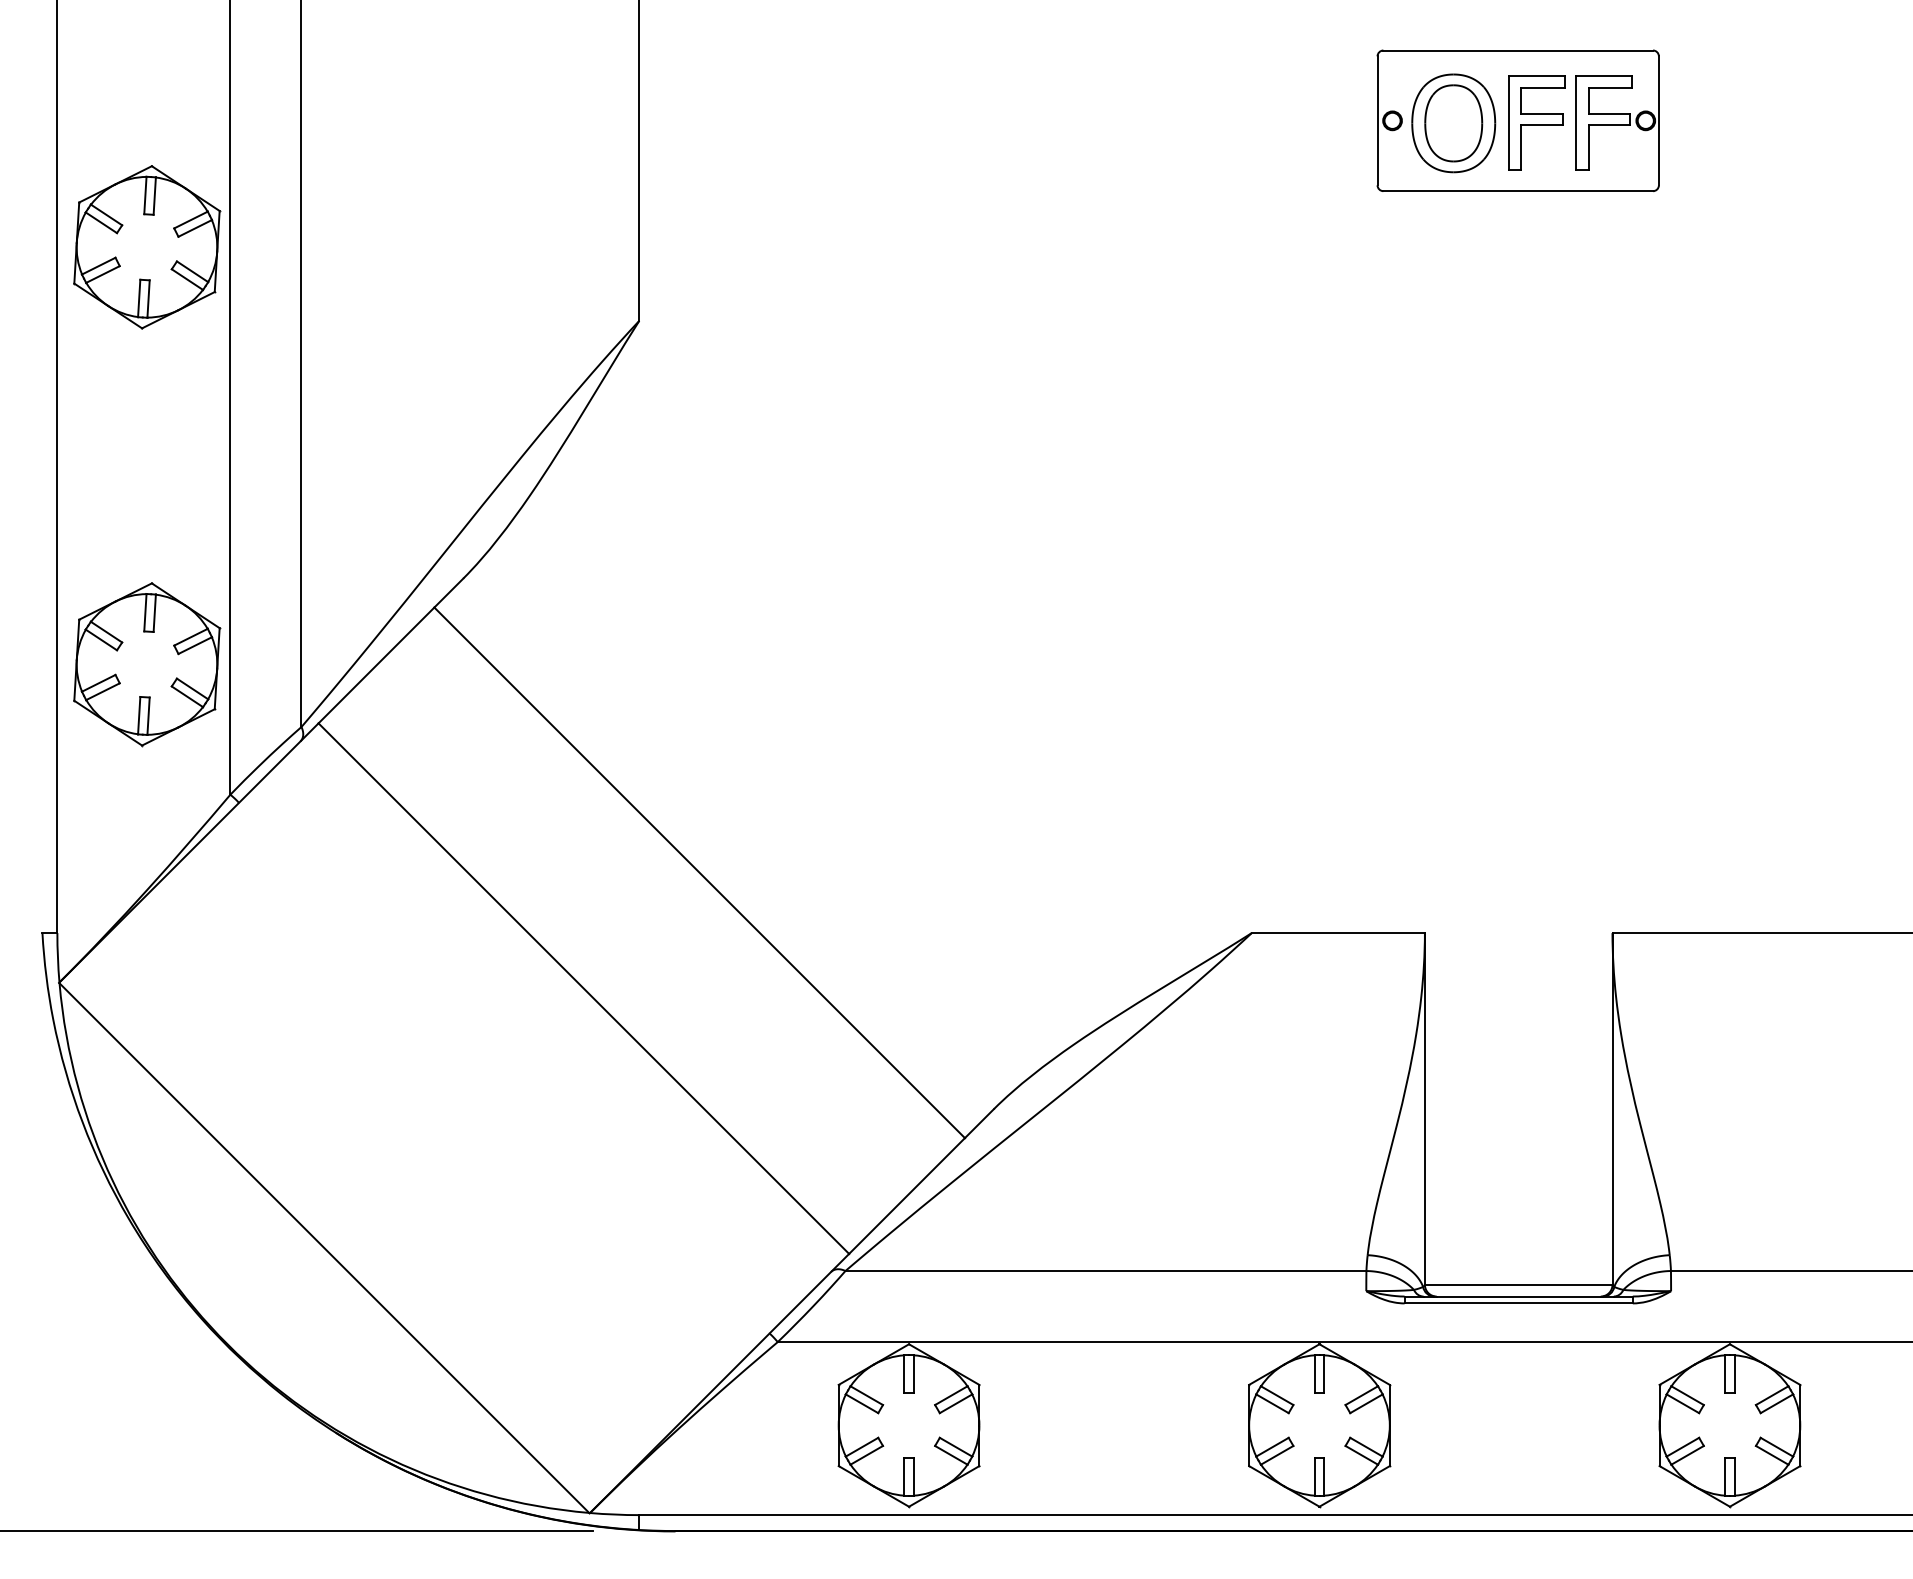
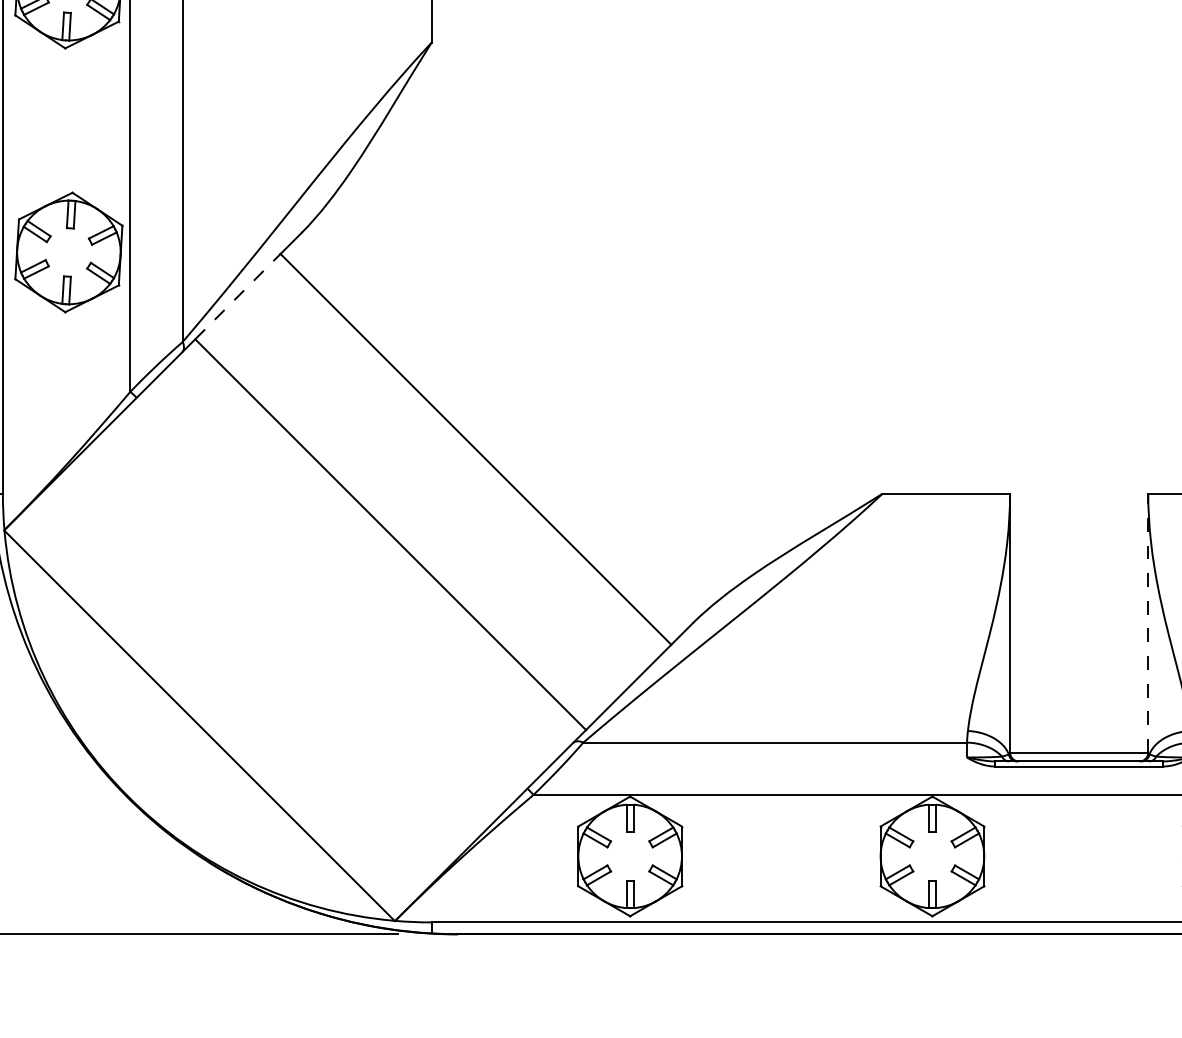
part: (147, 664) -> (69, 252), moved
line: (376, 665) -> (237, 296), solid -> dashed
line: (1612, 1108) -> (1148, 622), solid -> dashed

